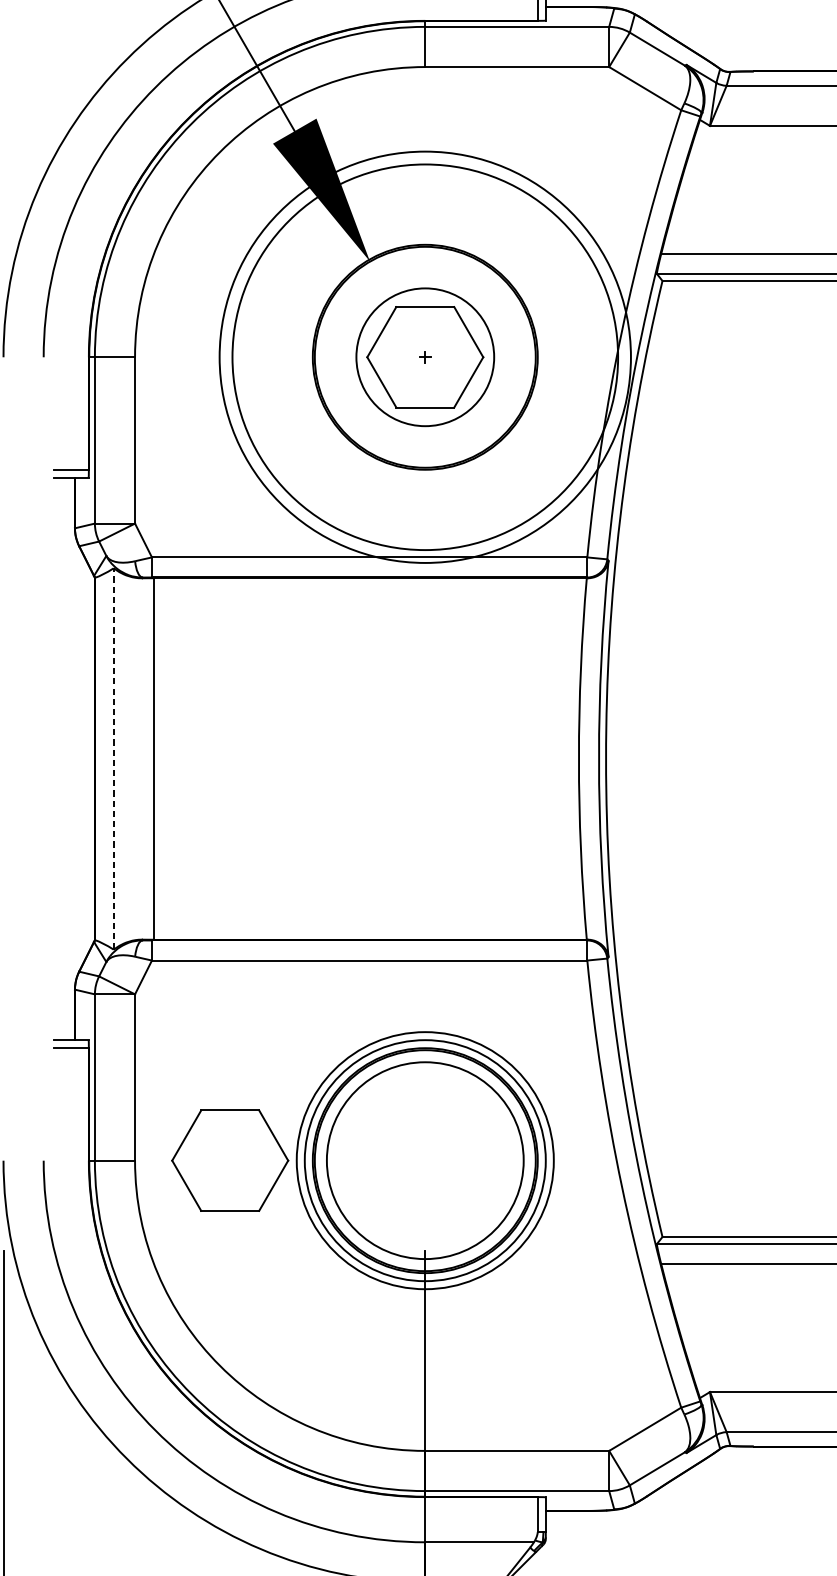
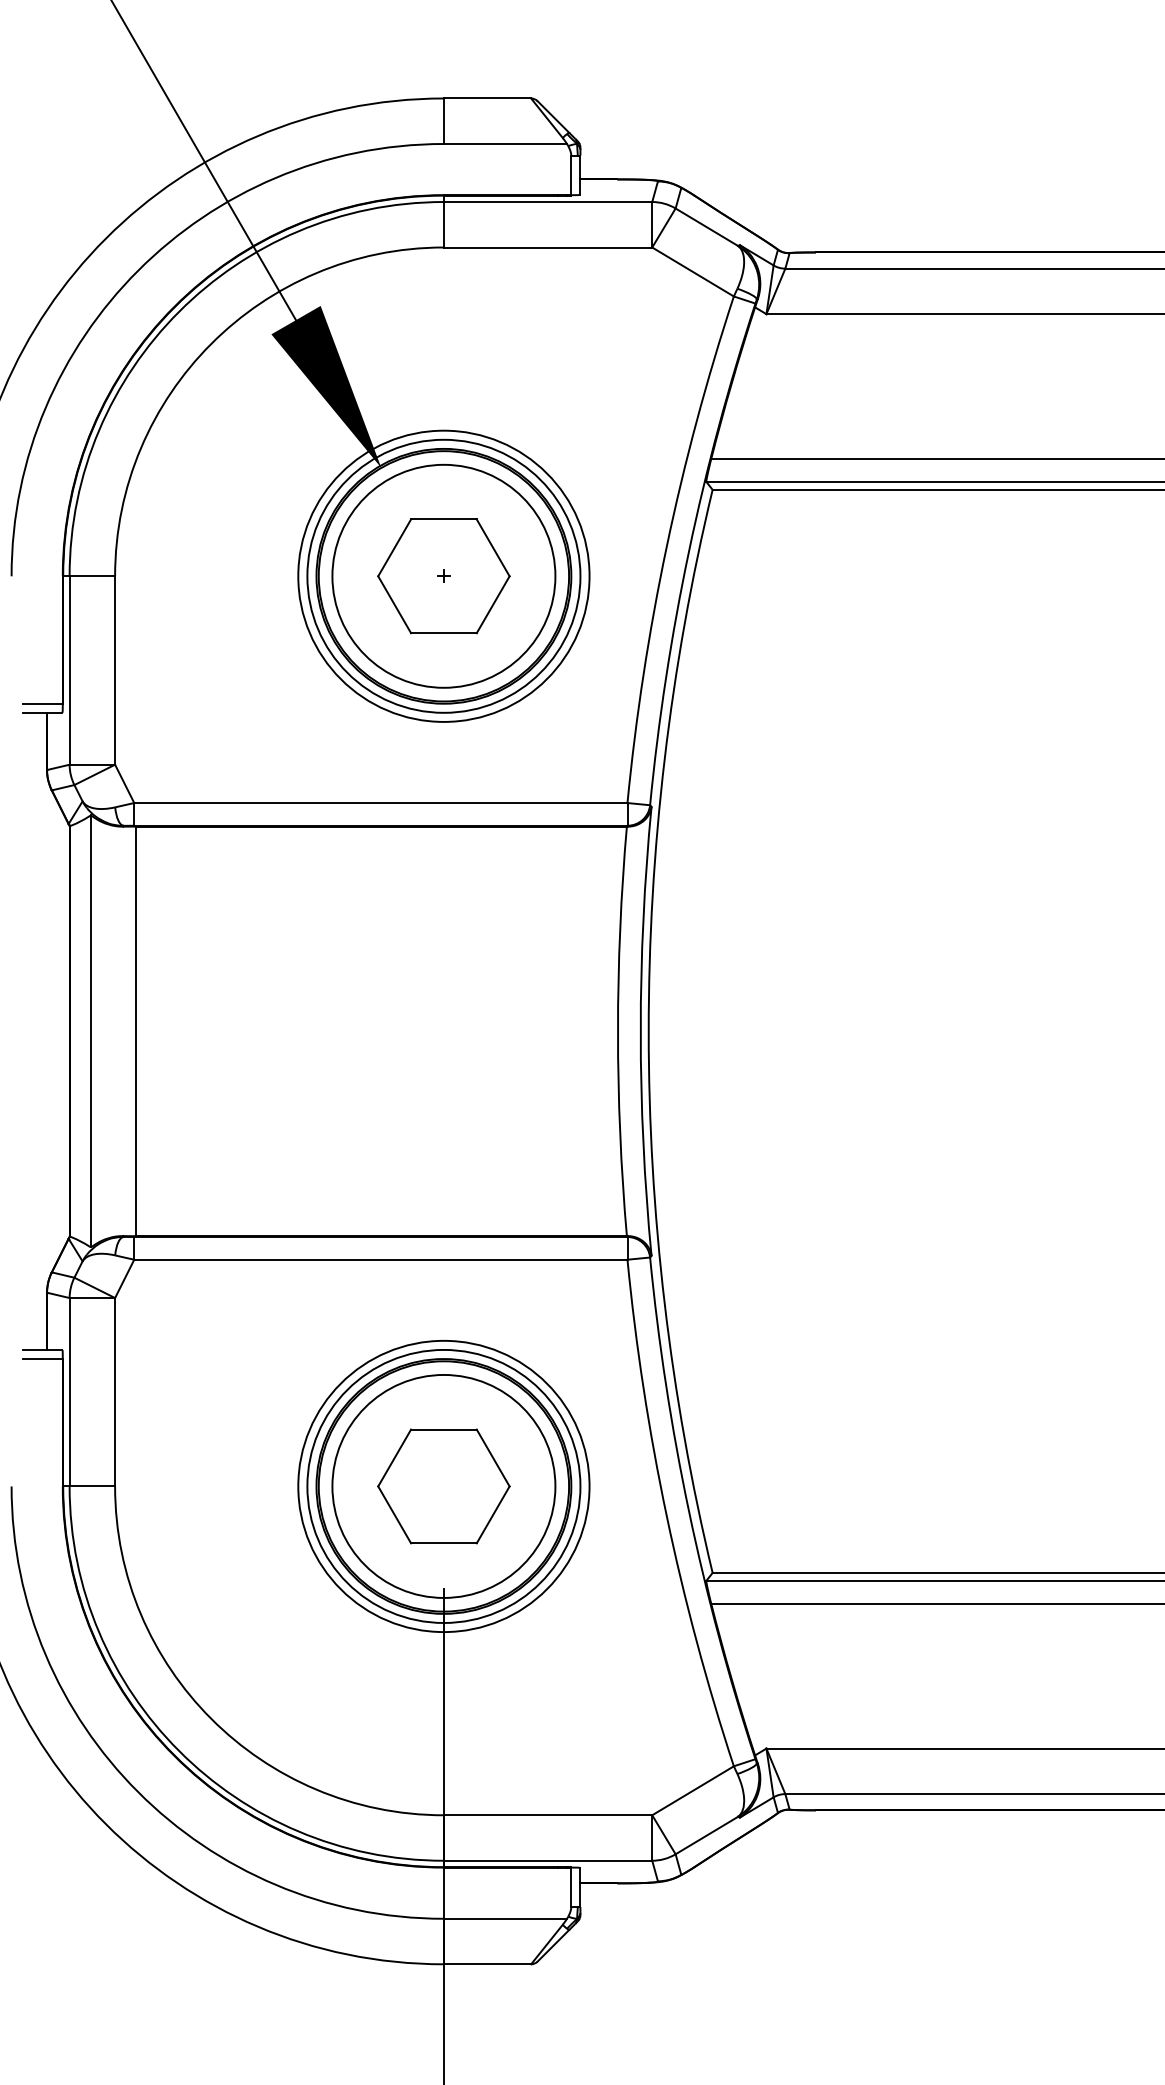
circle: (424, 356) -> (443, 575), size x0.62
circle: (424, 356) -> (443, 575), size x0.62
circle: (424, 356) -> (443, 575), size x1.43
line: (113, 759) -> (90, 1031), dashed -> solid
part: (229, 1160) -> (443, 1486), moved

